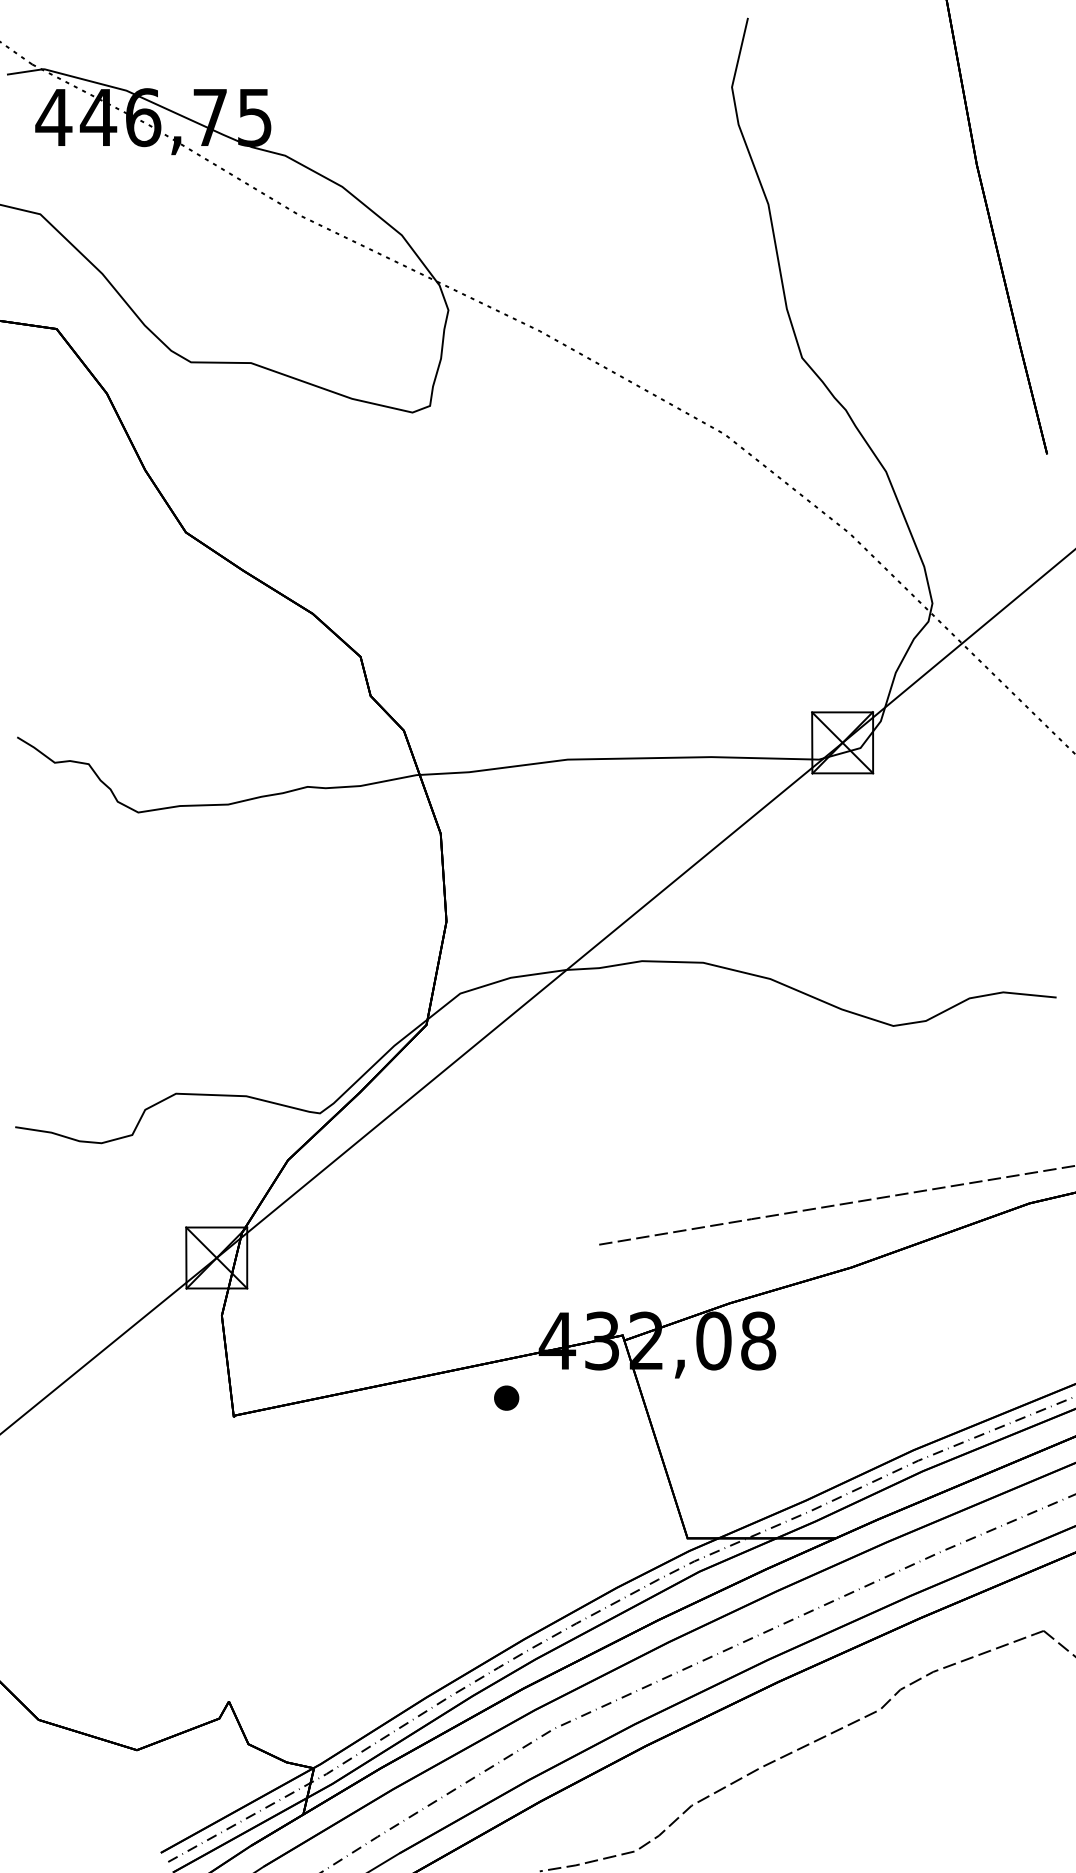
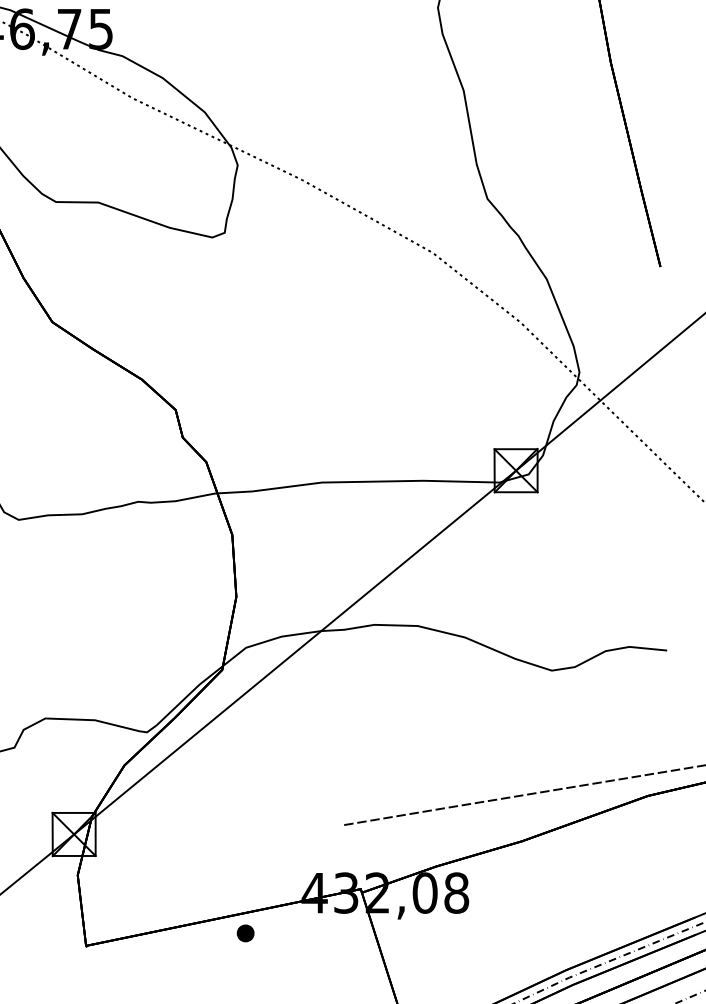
part: (506, 1397) -> (245, 932), moved

